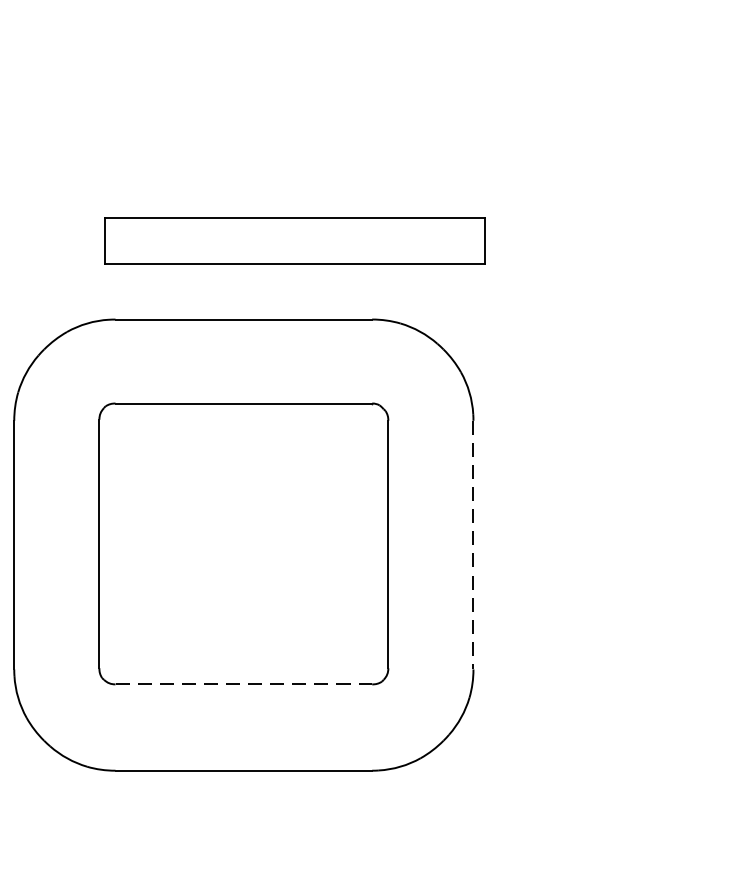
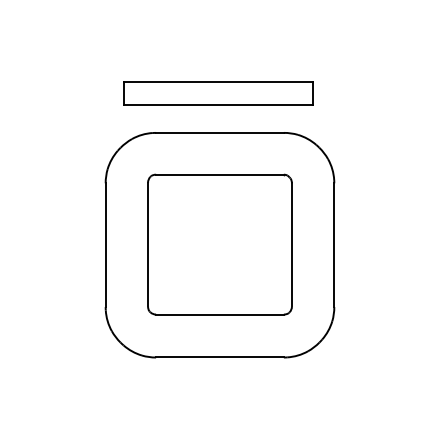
part: (295, 240) -> (218, 93), moved
line: (473, 545) -> (334, 245), dashed -> solid
line: (242, 684) -> (219, 314), dashed -> solid

